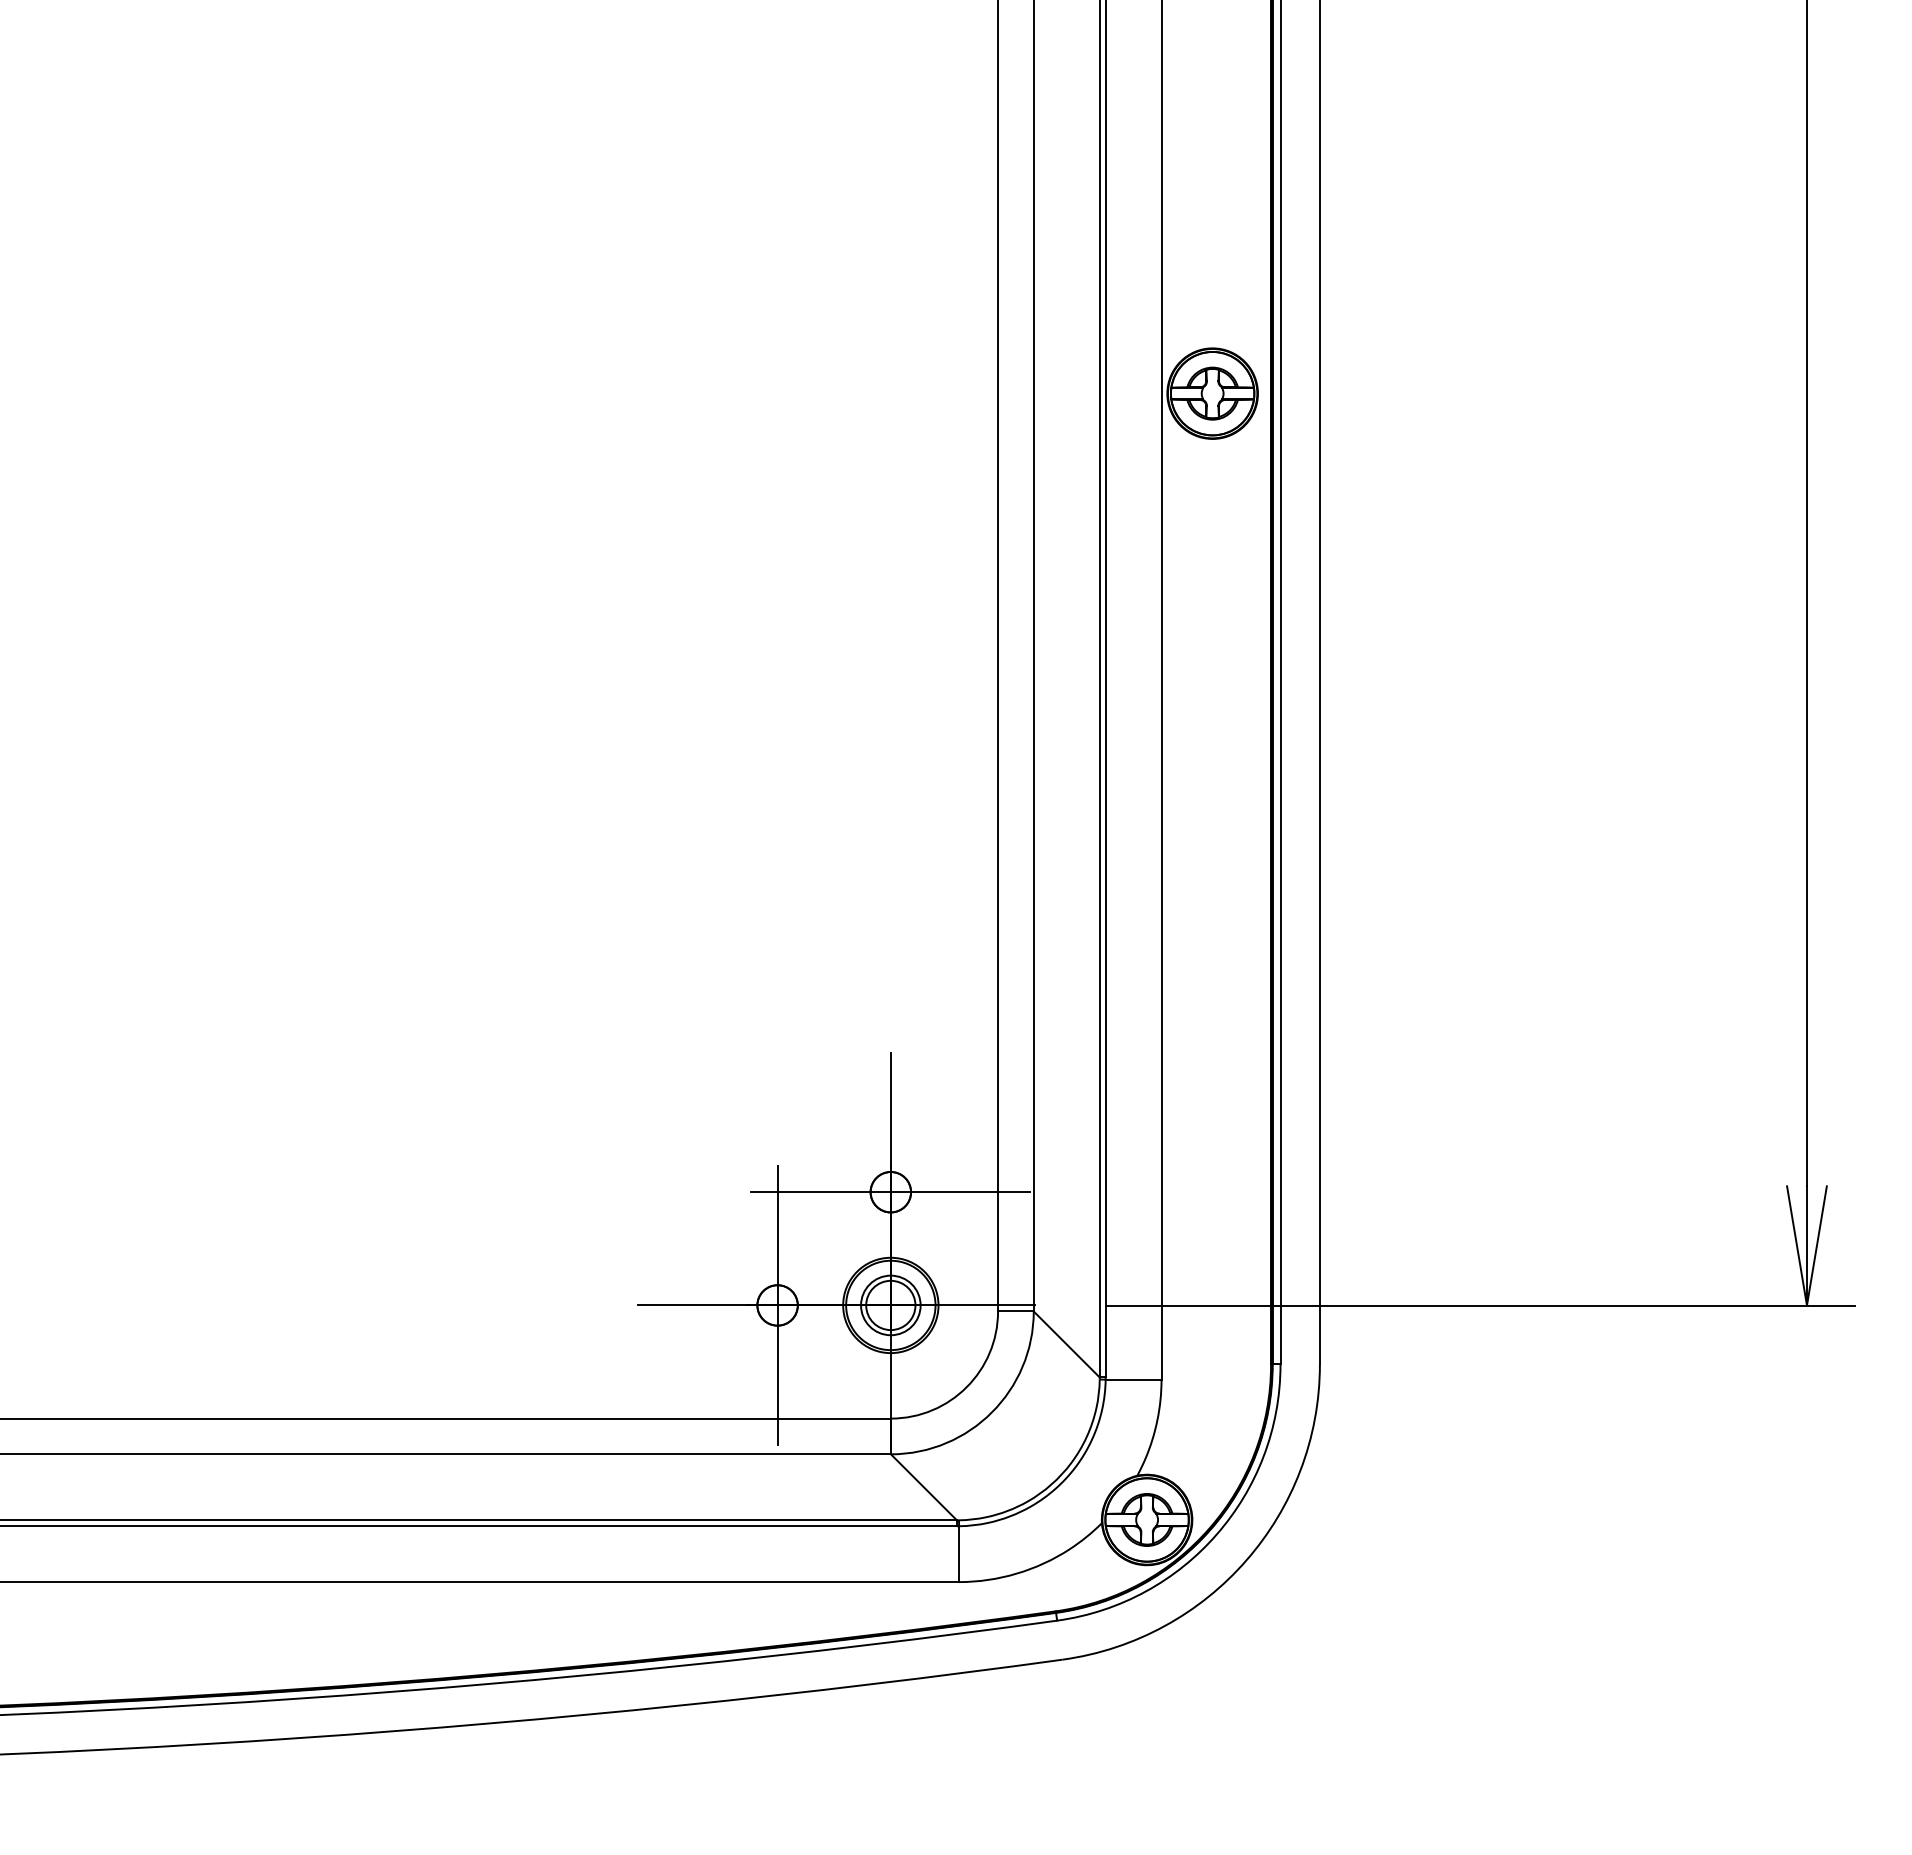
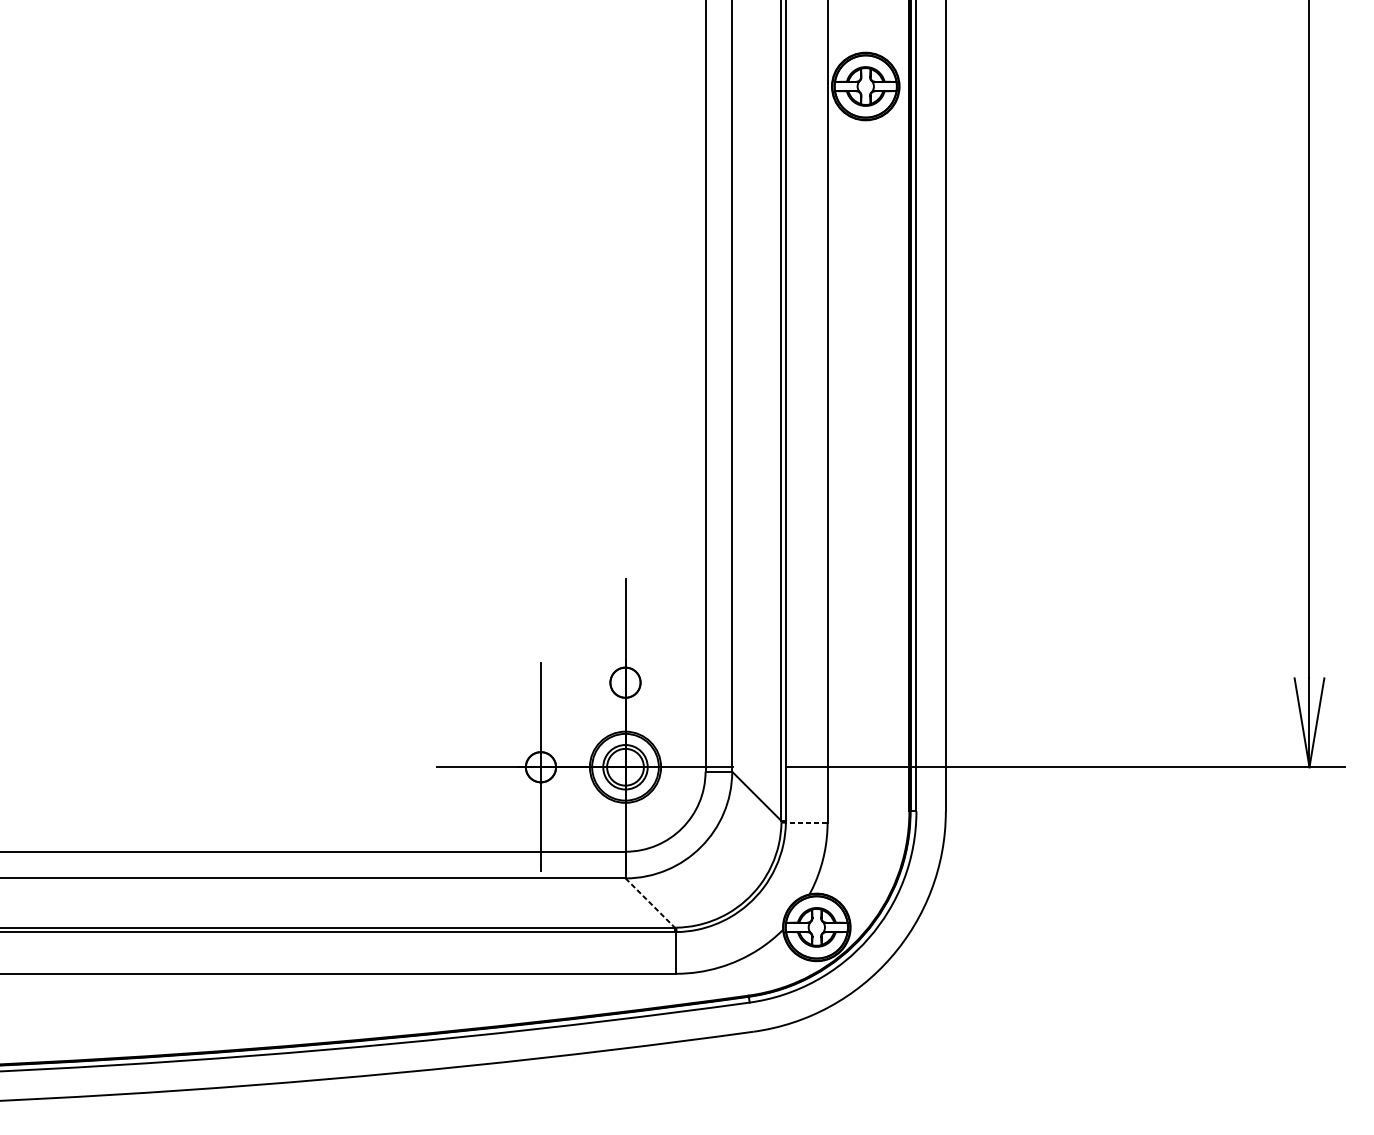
line: (890, 1192) -> (625, 682), removed
line: (1133, 1379) -> (806, 822), solid -> dashed
line: (923, 1487) -> (649, 903), solid -> dashed

